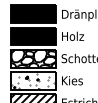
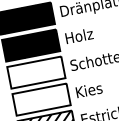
hatch: (33, 58) -> (36, 72), removed
hatch: (32, 81) -> (40, 100), removed

